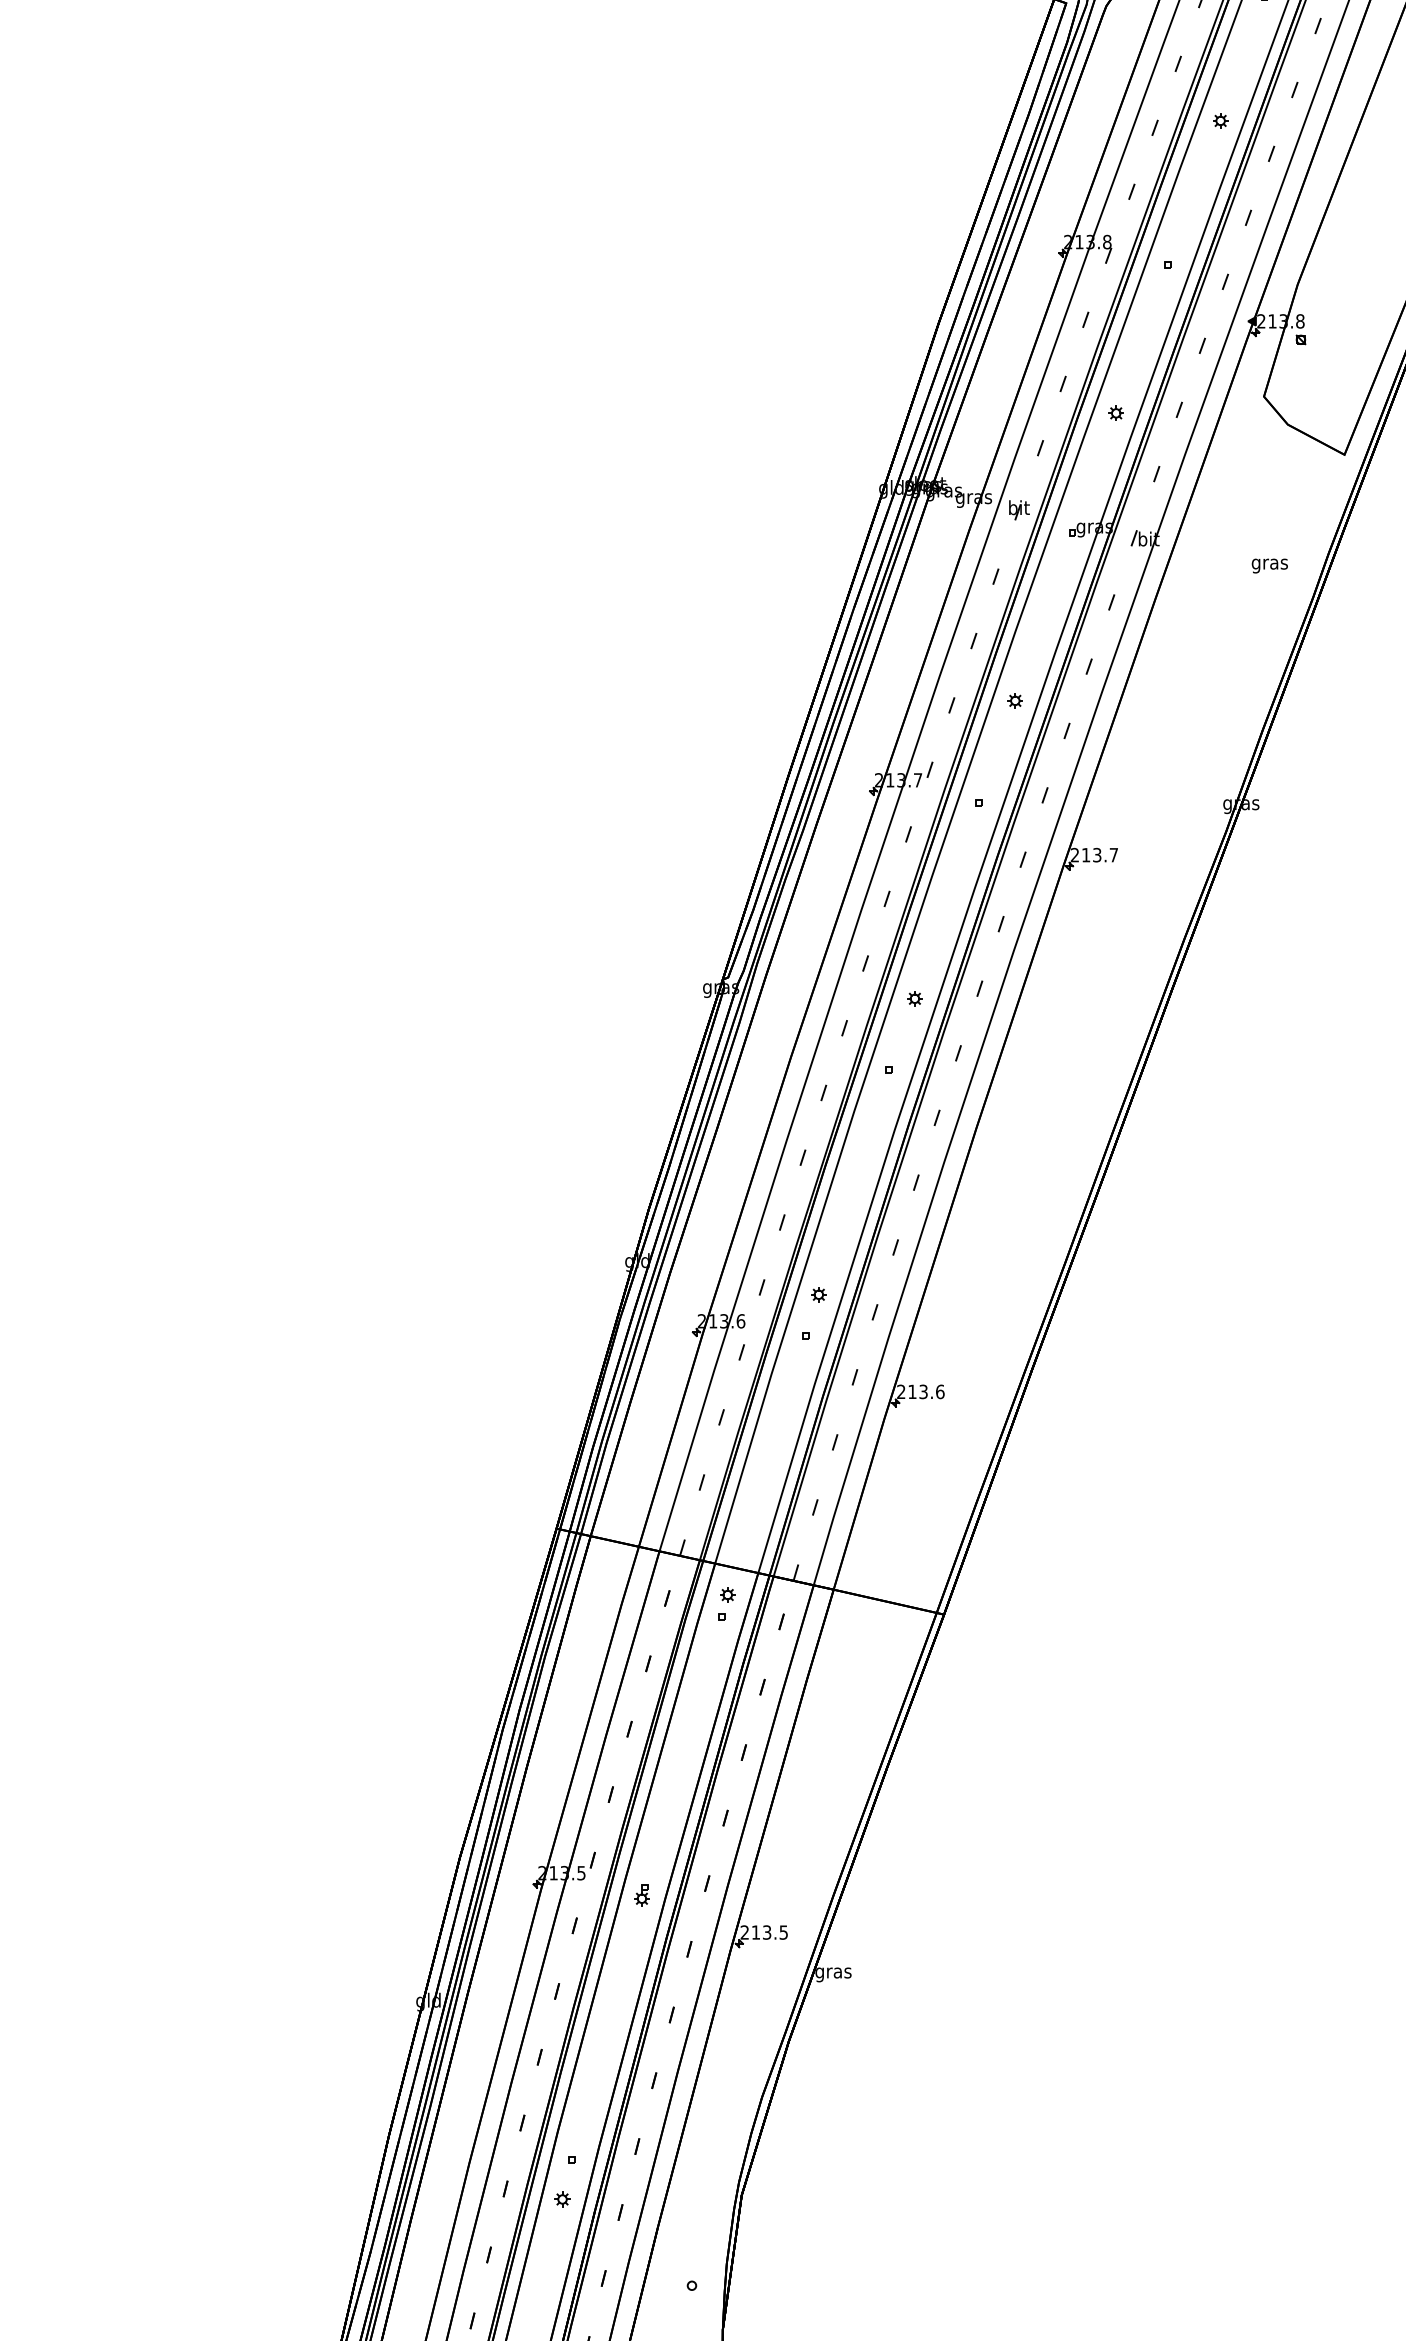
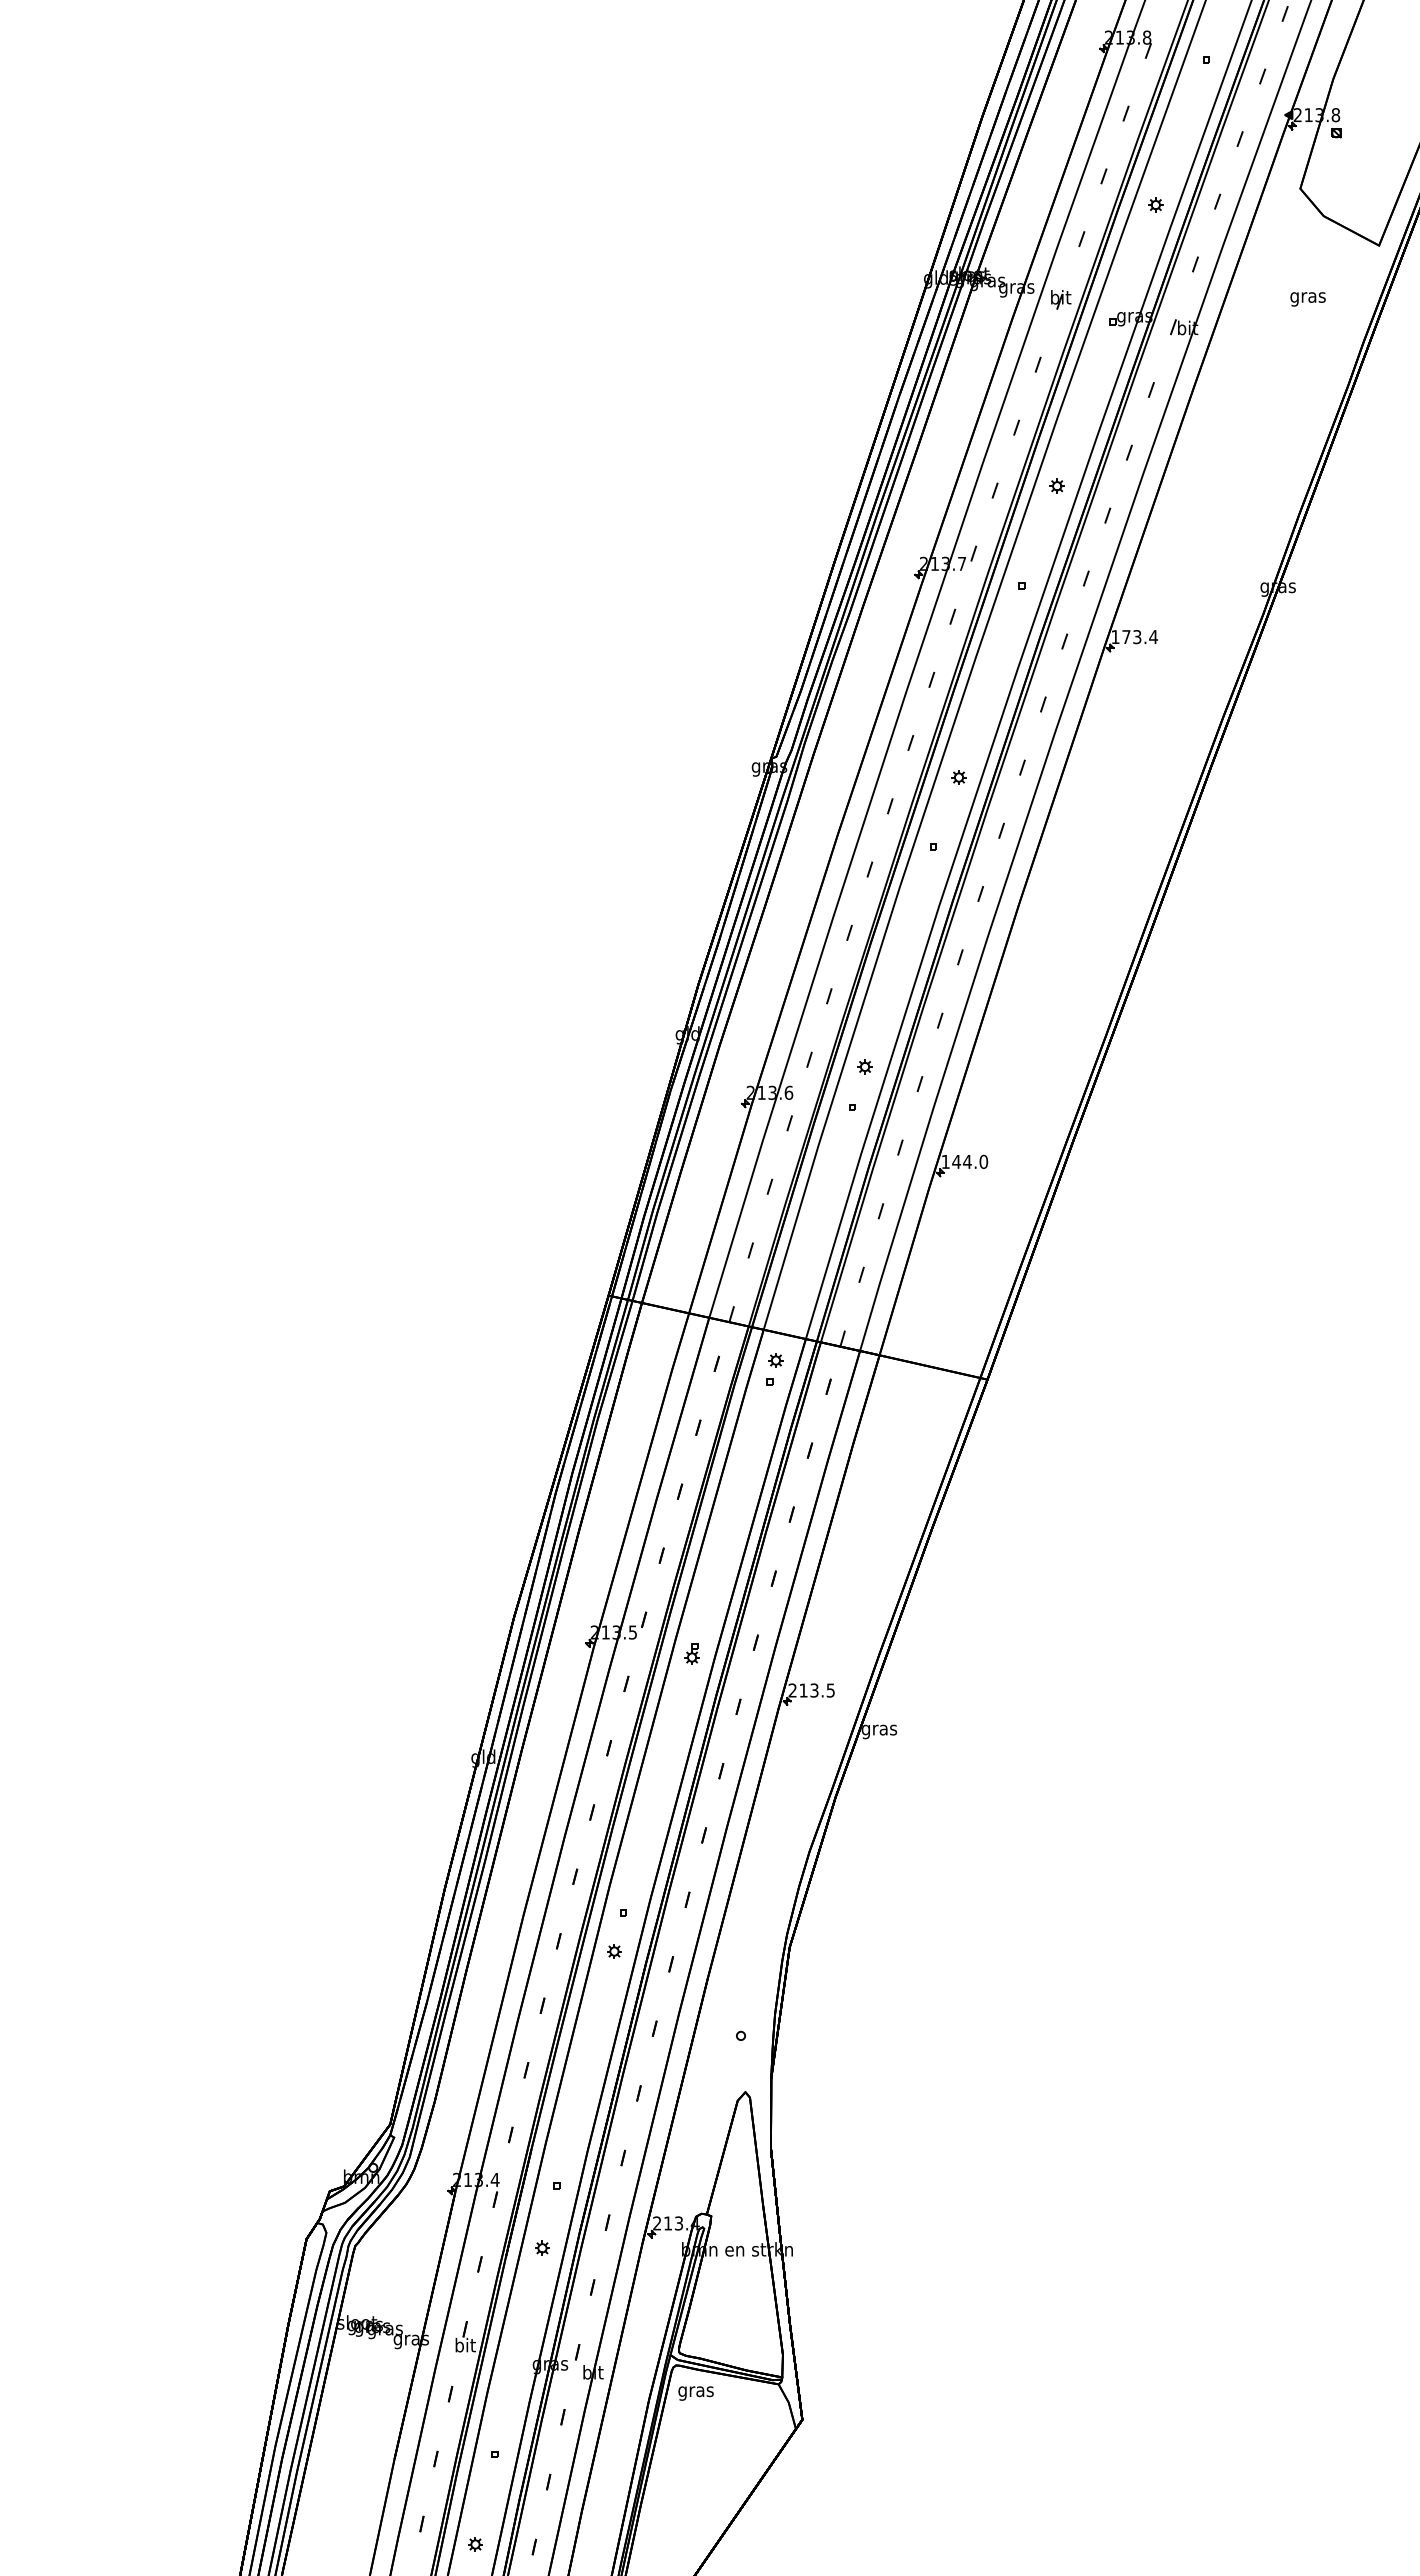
text: (1269, 566) -> (1307, 299), moved
text: (1094, 854) -> (1134, 636), 213.7 -> 173.4
text: (920, 1391) -> (964, 1161), 213.6 -> 144.0

